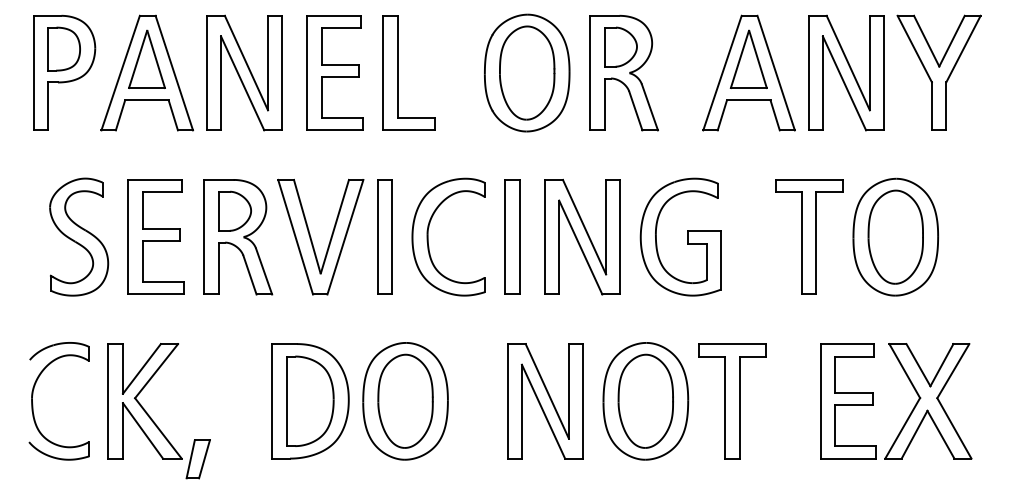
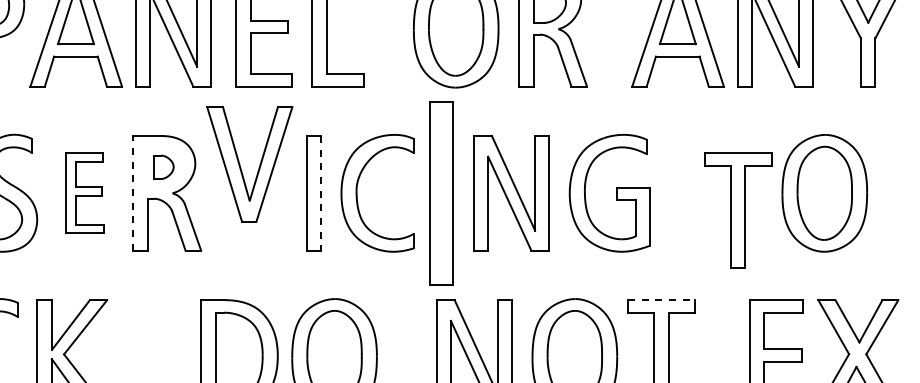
part: (234, 210) -> (163, 166), size x0.6
part: (155, 236) -> (84, 192), size x0.7
line: (204, 236) -> (133, 192), solid -> dashed
part: (512, 236) -> (441, 192), size x1.6
part: (809, 236) -> (738, 209), moved
line: (391, 237) -> (320, 193), solid -> dashed
part: (312, 240) -> (241, 167), moved
line: (733, 344) -> (662, 300), solid -> dashed

